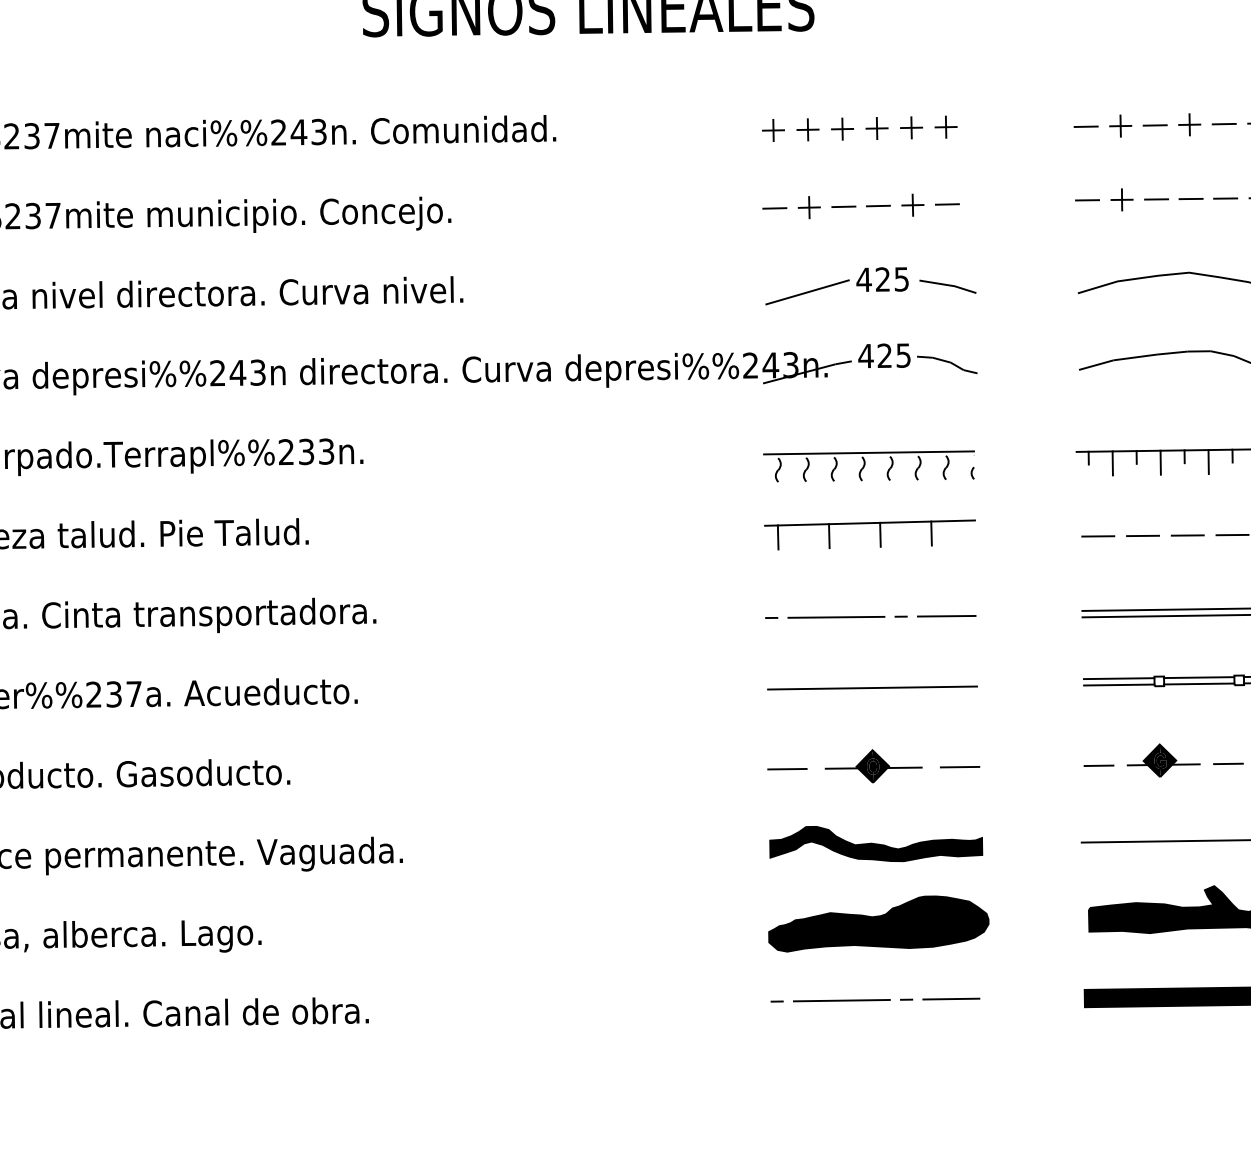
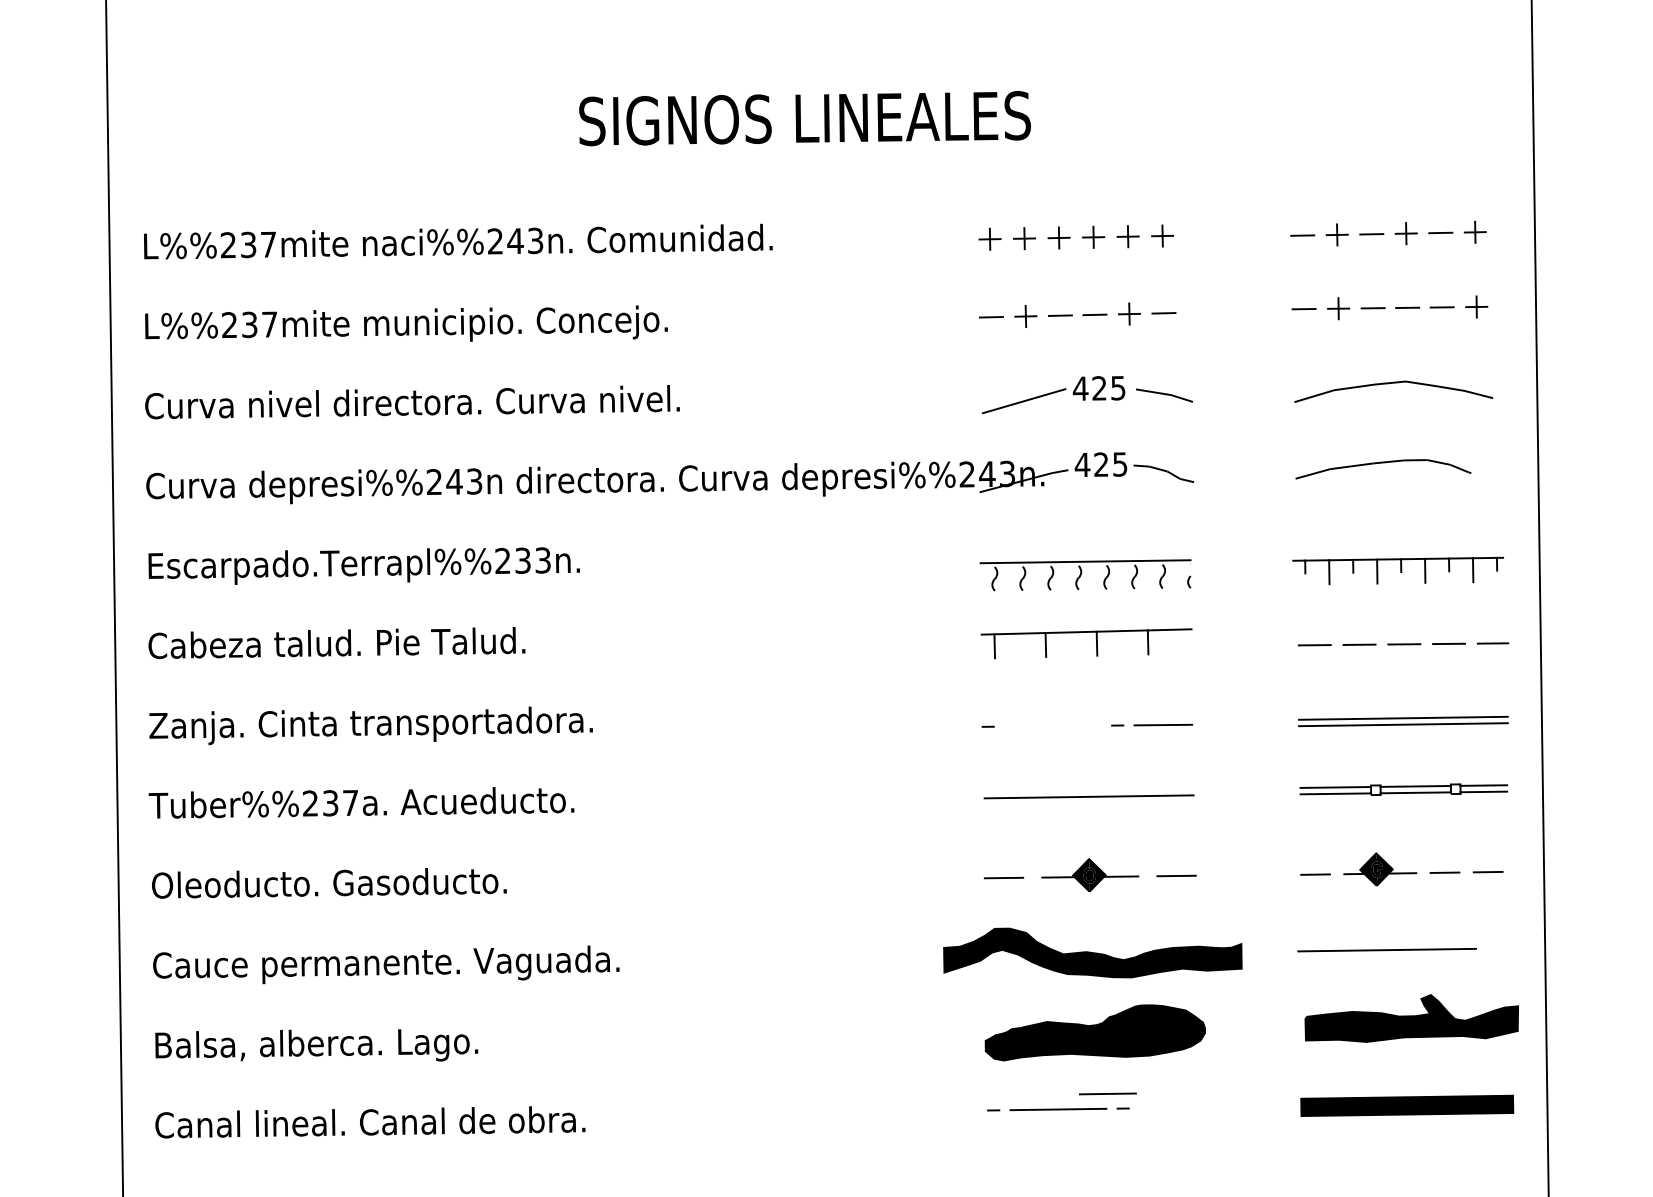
line: (835, 616) -> (1052, 725), removed
part: (875, 843) -> (1092, 952), size x1.4
line: (950, 998) -> (1107, 1093), moved

